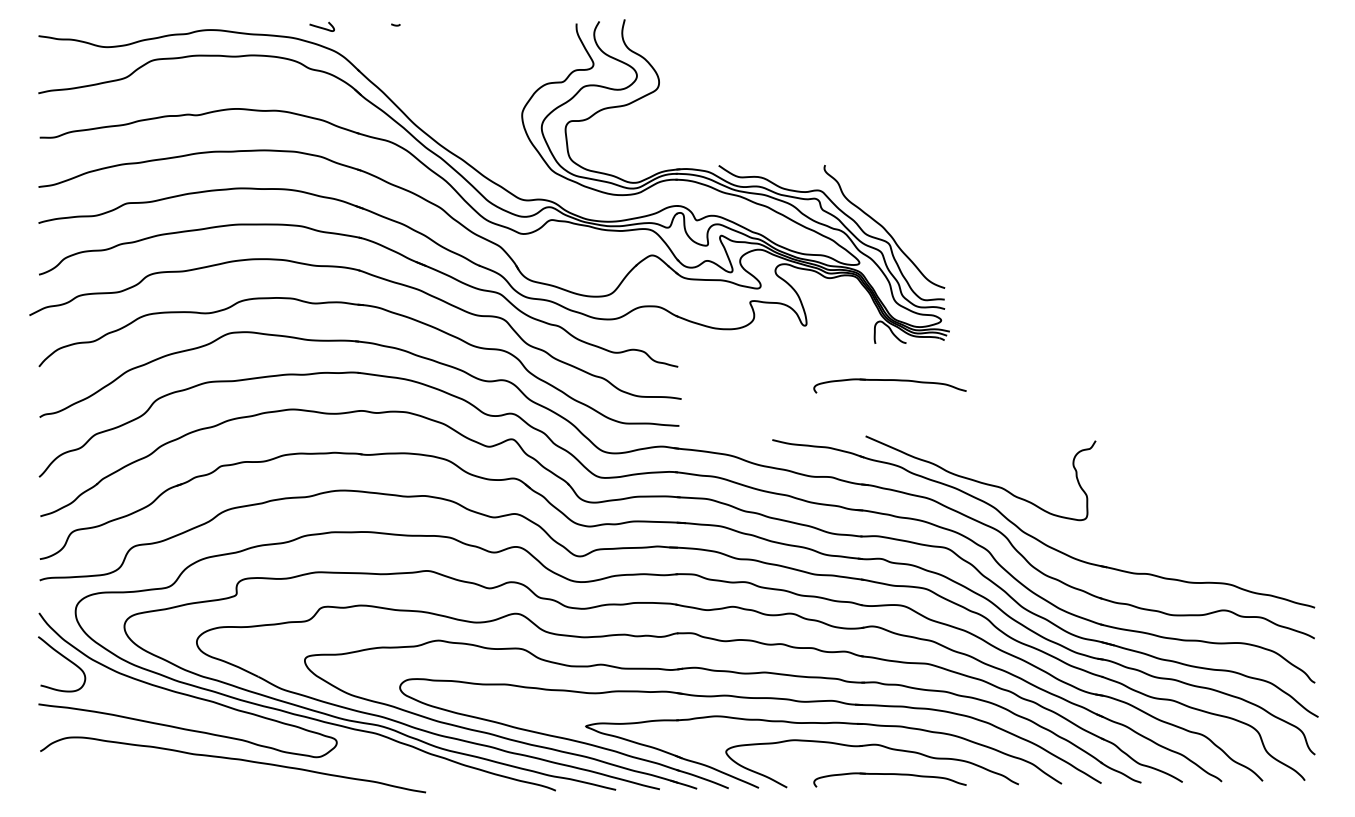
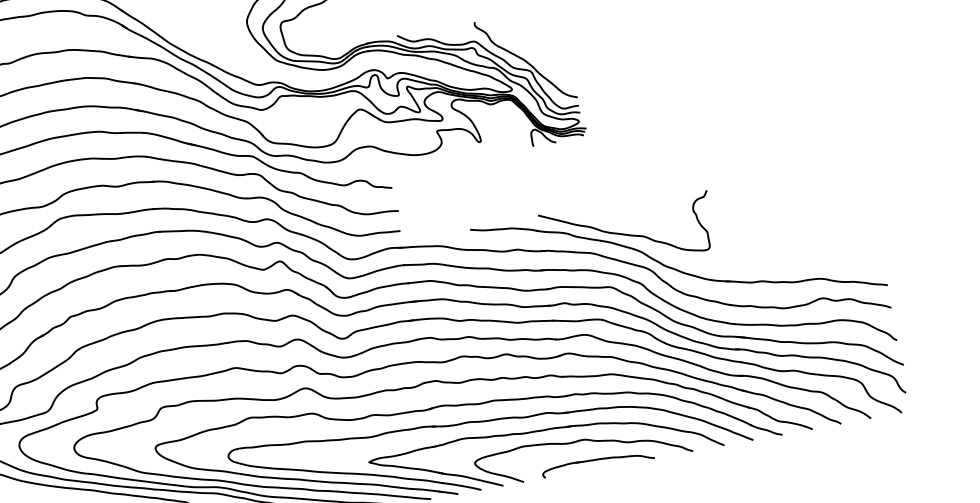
part: (889, 385) -> (549, 175), removed

